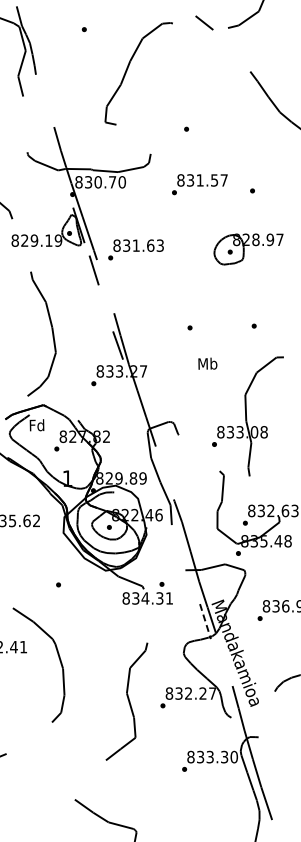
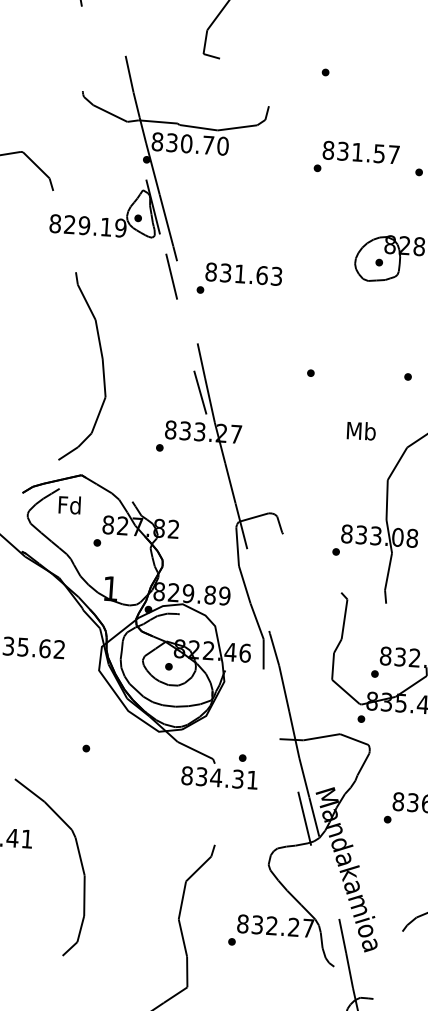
text: (199, 184) -> (356, 158), moved
text: (135, 249) -> (238, 279), moved
text: (207, 363) -> (360, 430), moved
line: (205, 622) -> (304, 820), dashed -> solid

